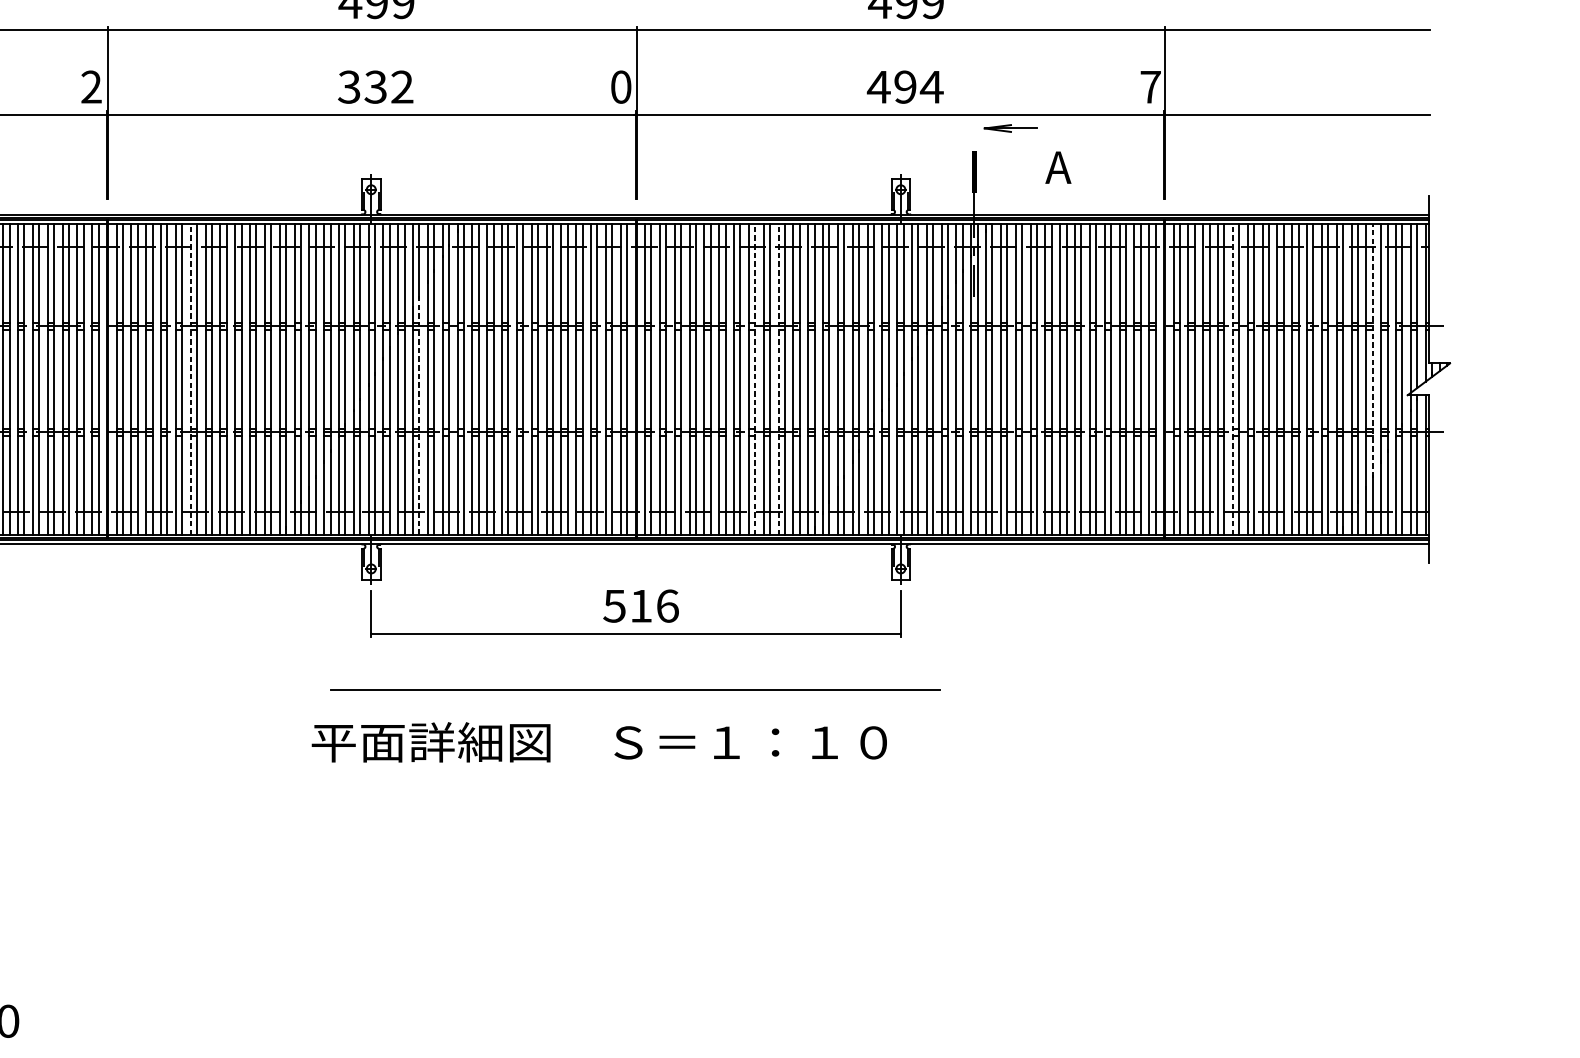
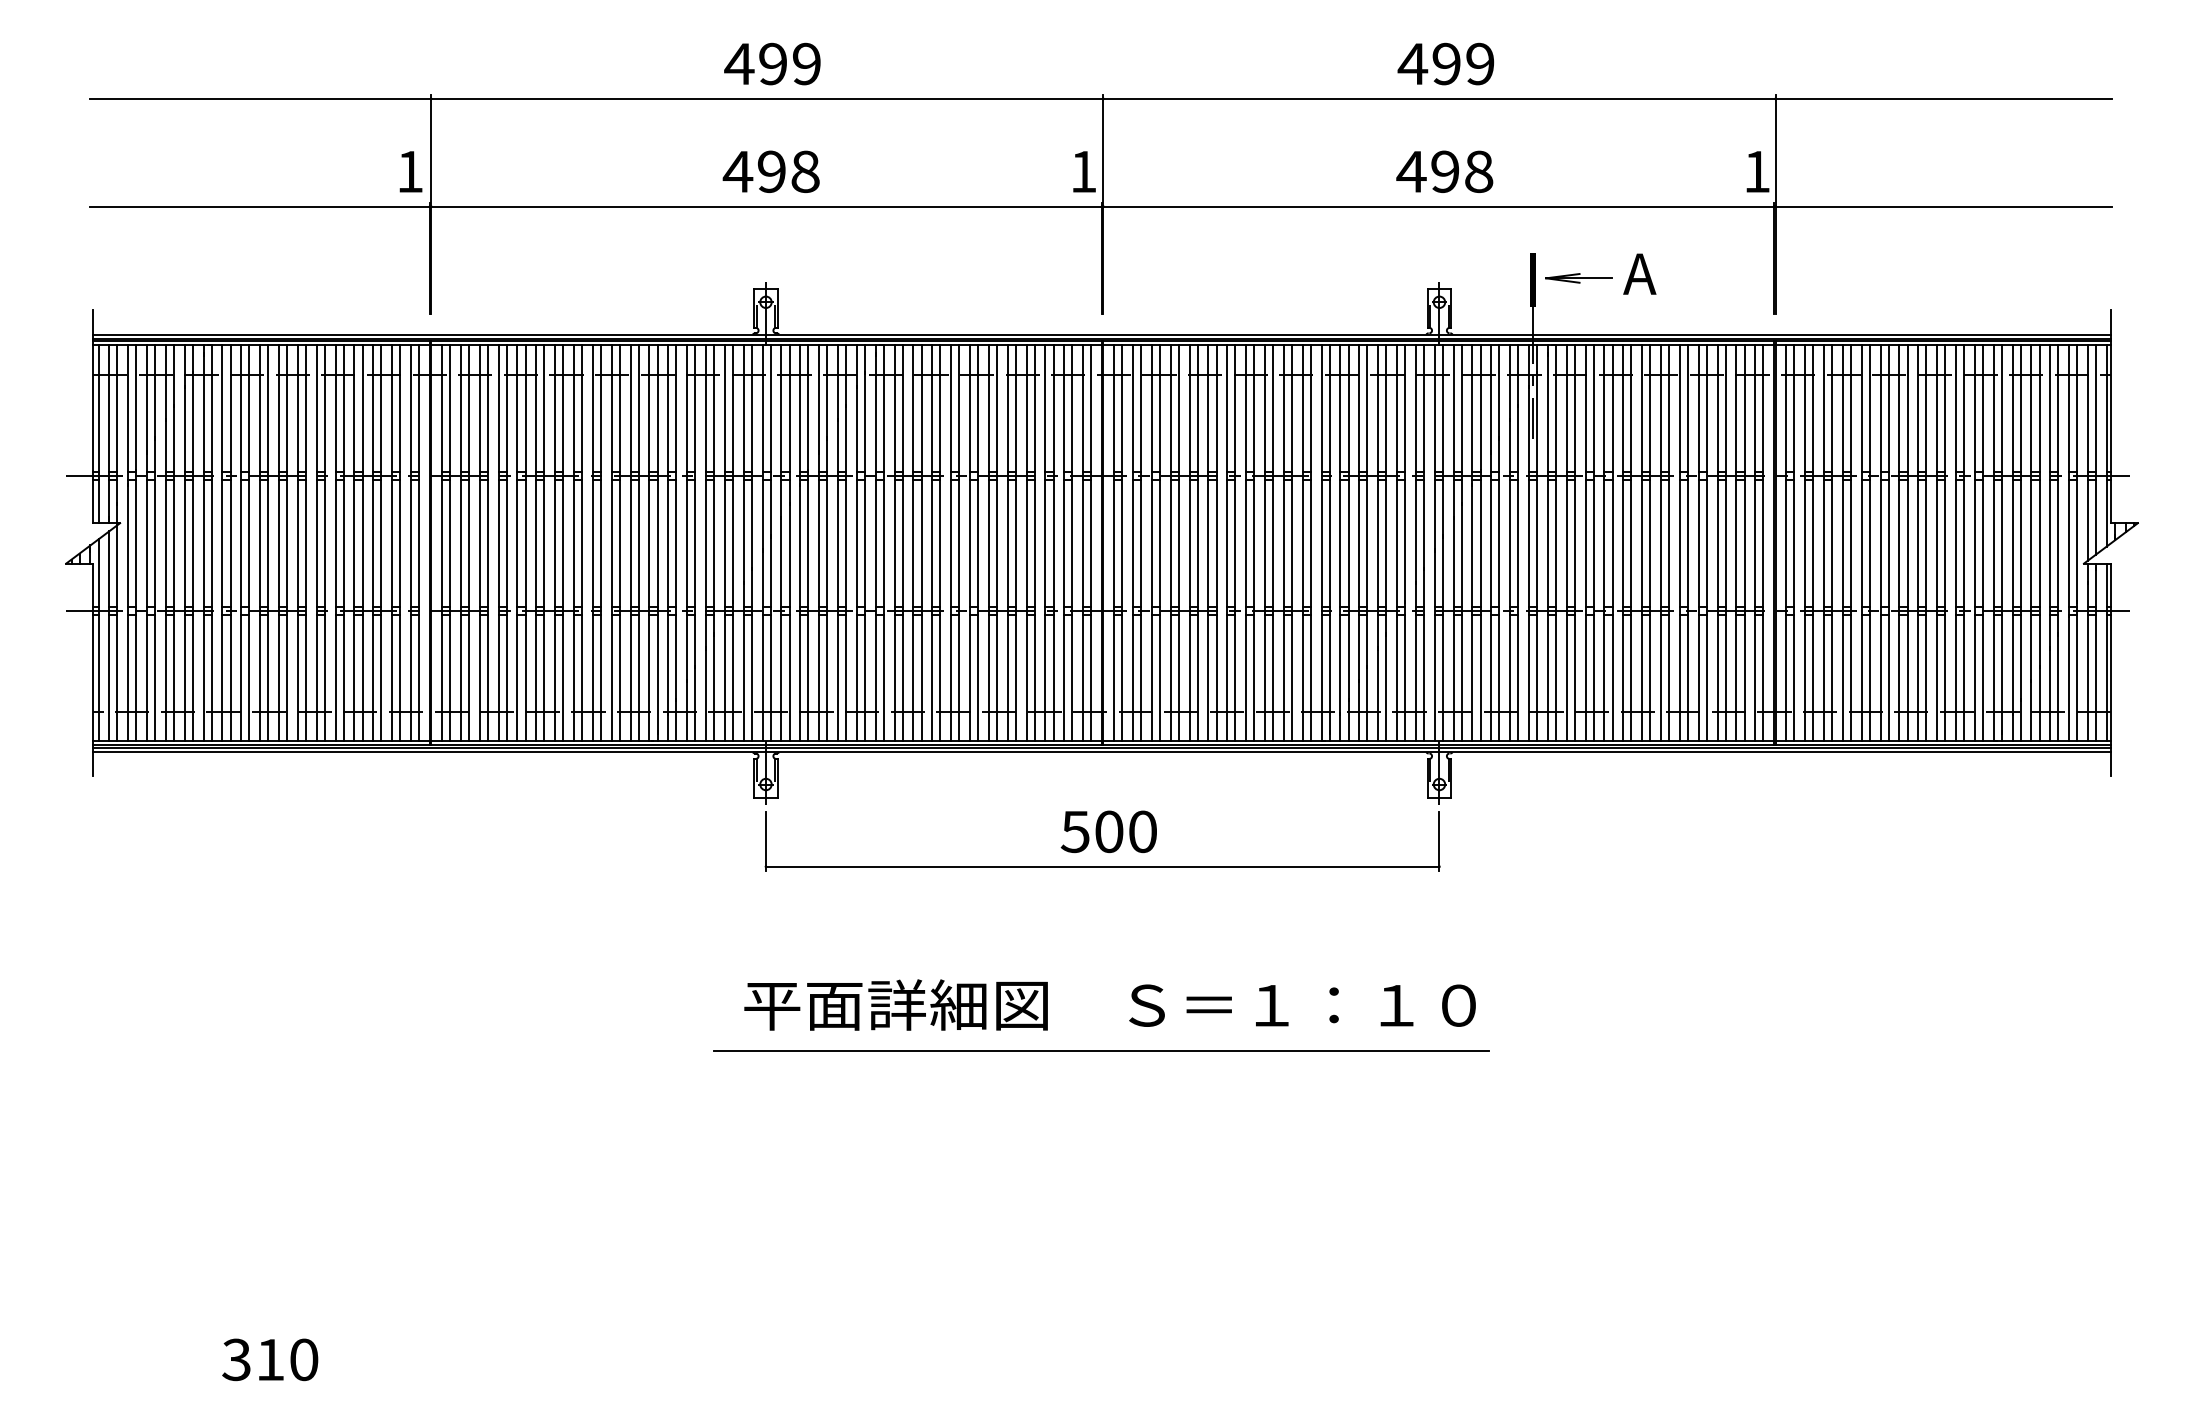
text: (91, 86) -> (410, 171), 2 -> 1
text: (374, 86) -> (770, 171), 332 -> 498
text: (620, 86) -> (1083, 171), 0 -> 1
text: (931, 86) -> (1478, 171), 494 -> 498
text: (1150, 86) -> (1757, 171), 7 -> 1
part: (1010, 128) -> (1578, 278), moved
line: (1372, 350) -> (2039, 506), dashed -> solid
line: (190, 378) -> (536, 542), dashed -> solid
line: (755, 378) -> (1254, 542), dashed -> solid
line: (778, 378) -> (1283, 542), dashed -> solid
line: (1232, 378) -> (1861, 542), dashed -> solid
line: (419, 415) -> (827, 589), dashed -> solid
text: (654, 605) -> (1126, 831), 516 -> 500
line: (635, 690) -> (1101, 1050), moved
text: (598, 741) -> (1109, 1004), moved

